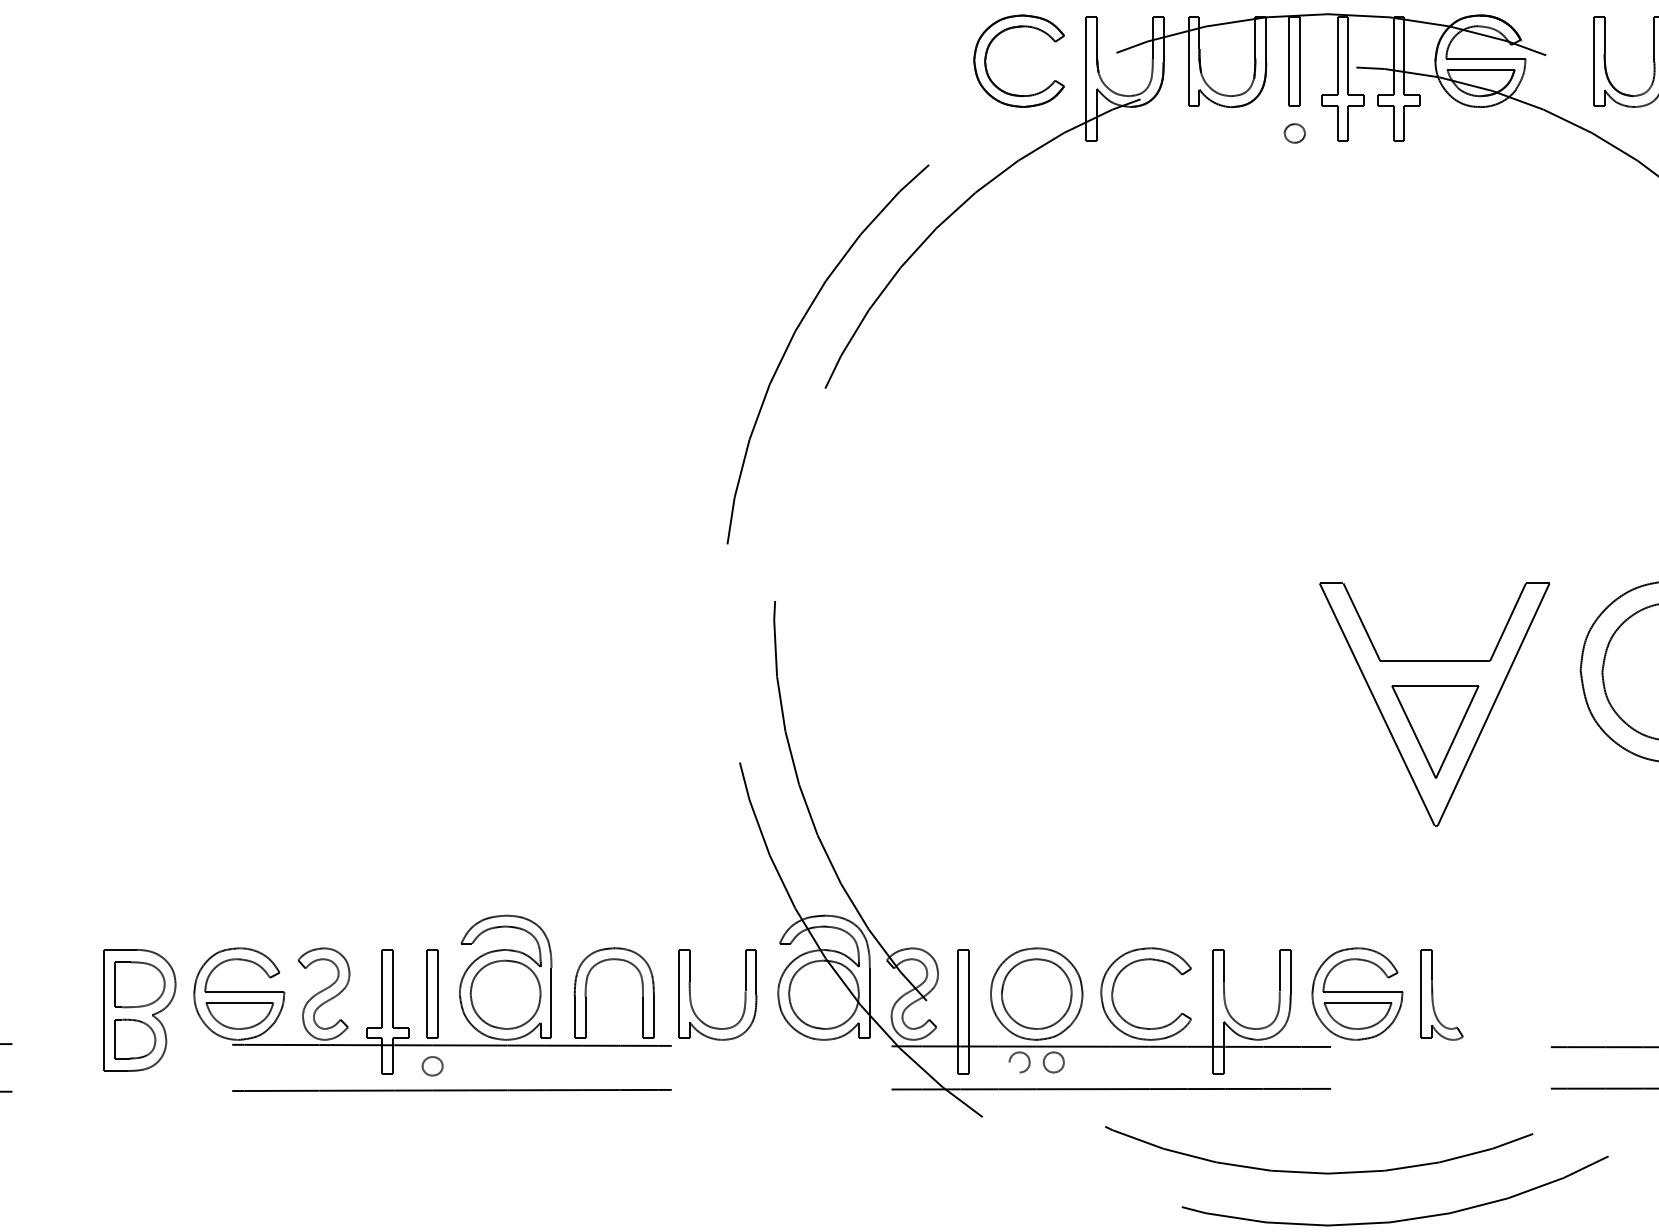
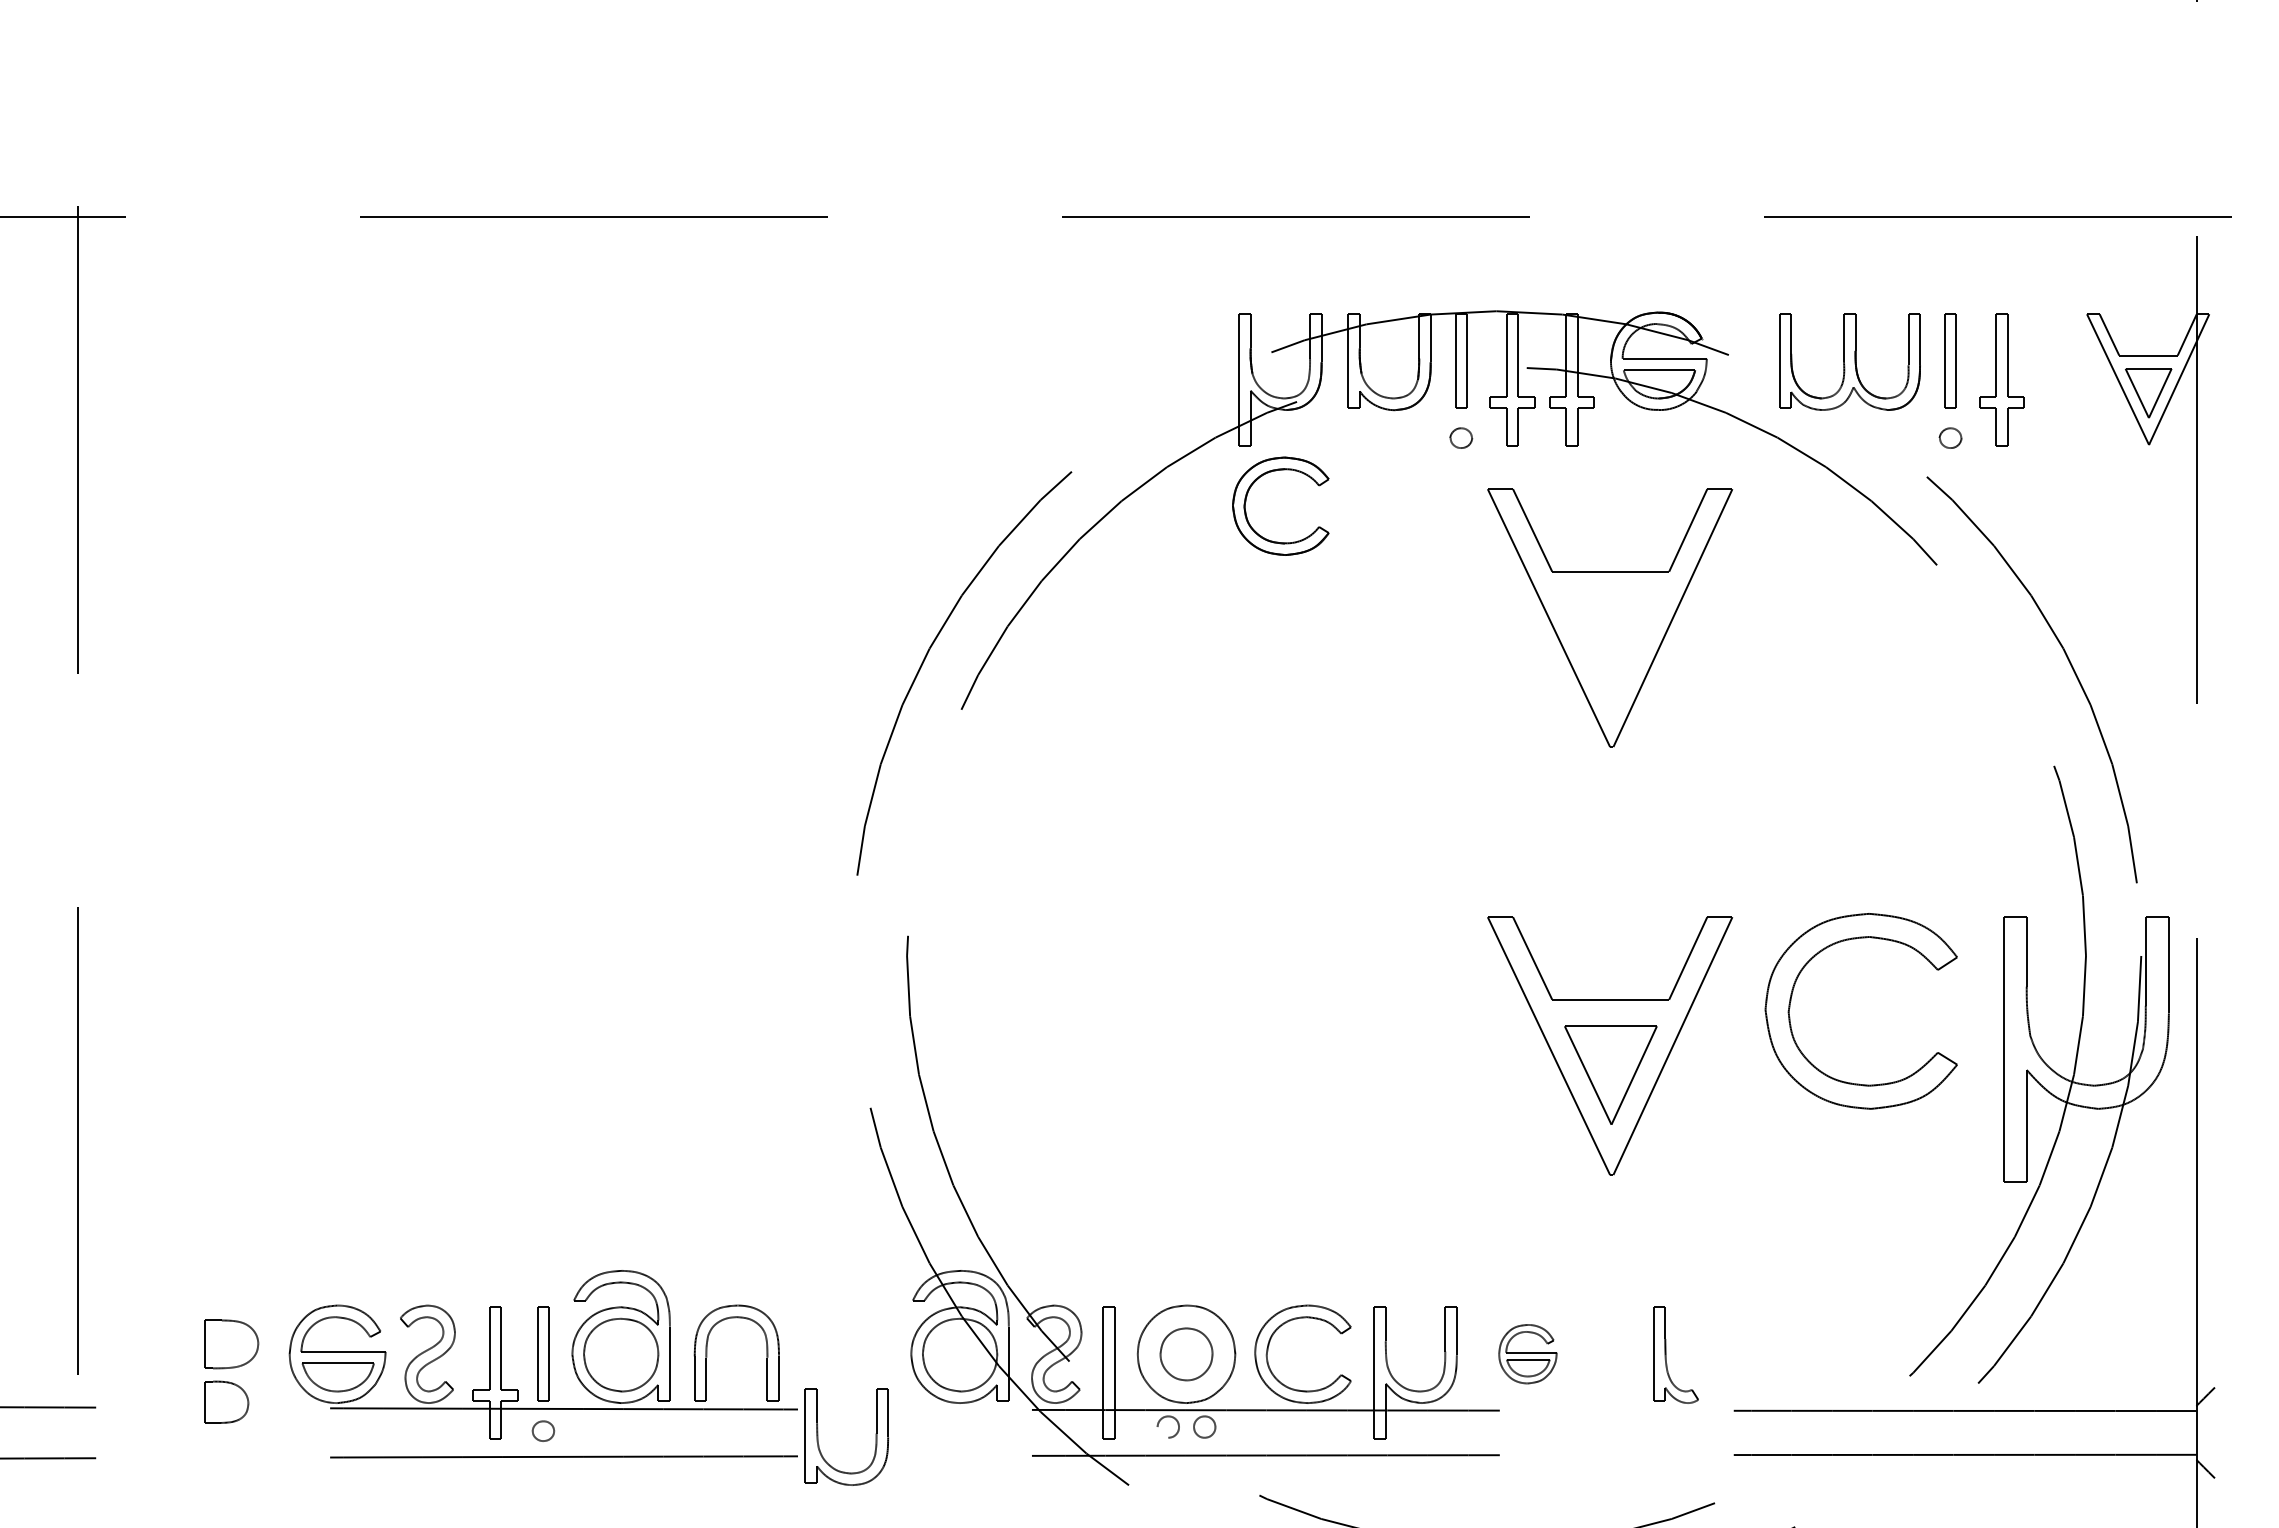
part: (997, 37) -> (1257, 480), moved
part: (1435, 301) -> (1610, 617), added
part: (1357, 993) -> (1527, 1353), size x0.6
part: (691, 994) -> (818, 1436), moved
part: (1036, 994) -> (1186, 1354), size x0.7
part: (1433, 994) -> (1666, 1354), moved
part: (139, 1010) -> (231, 1371), removed

